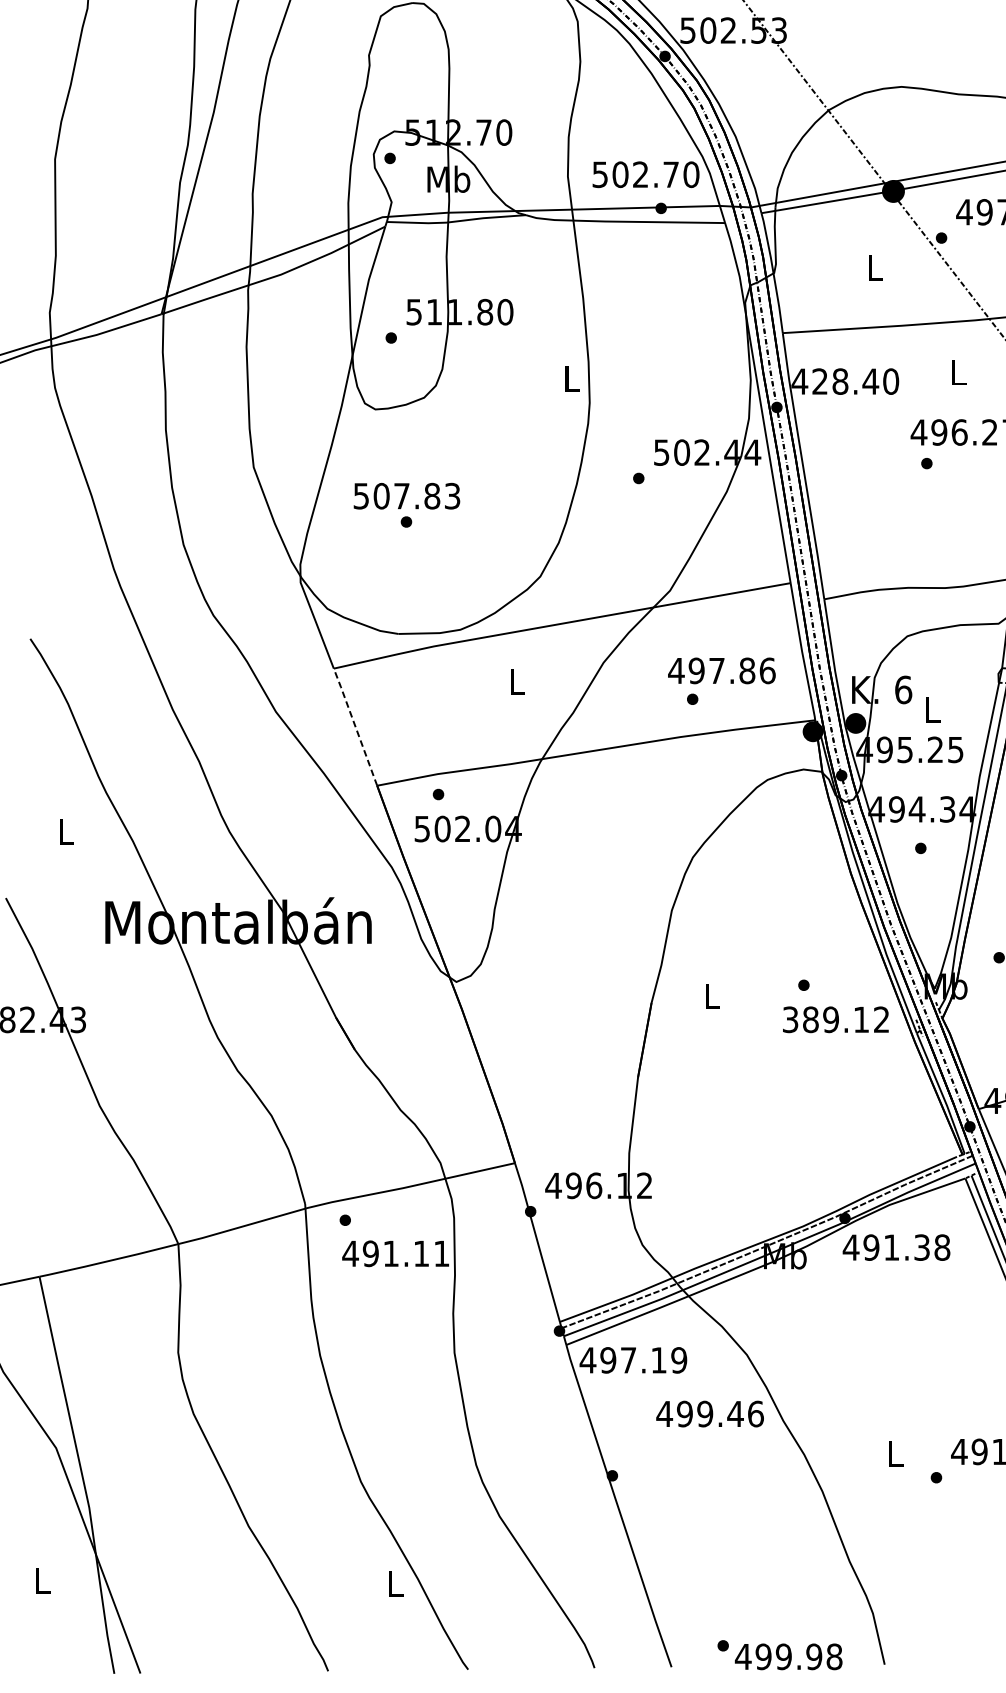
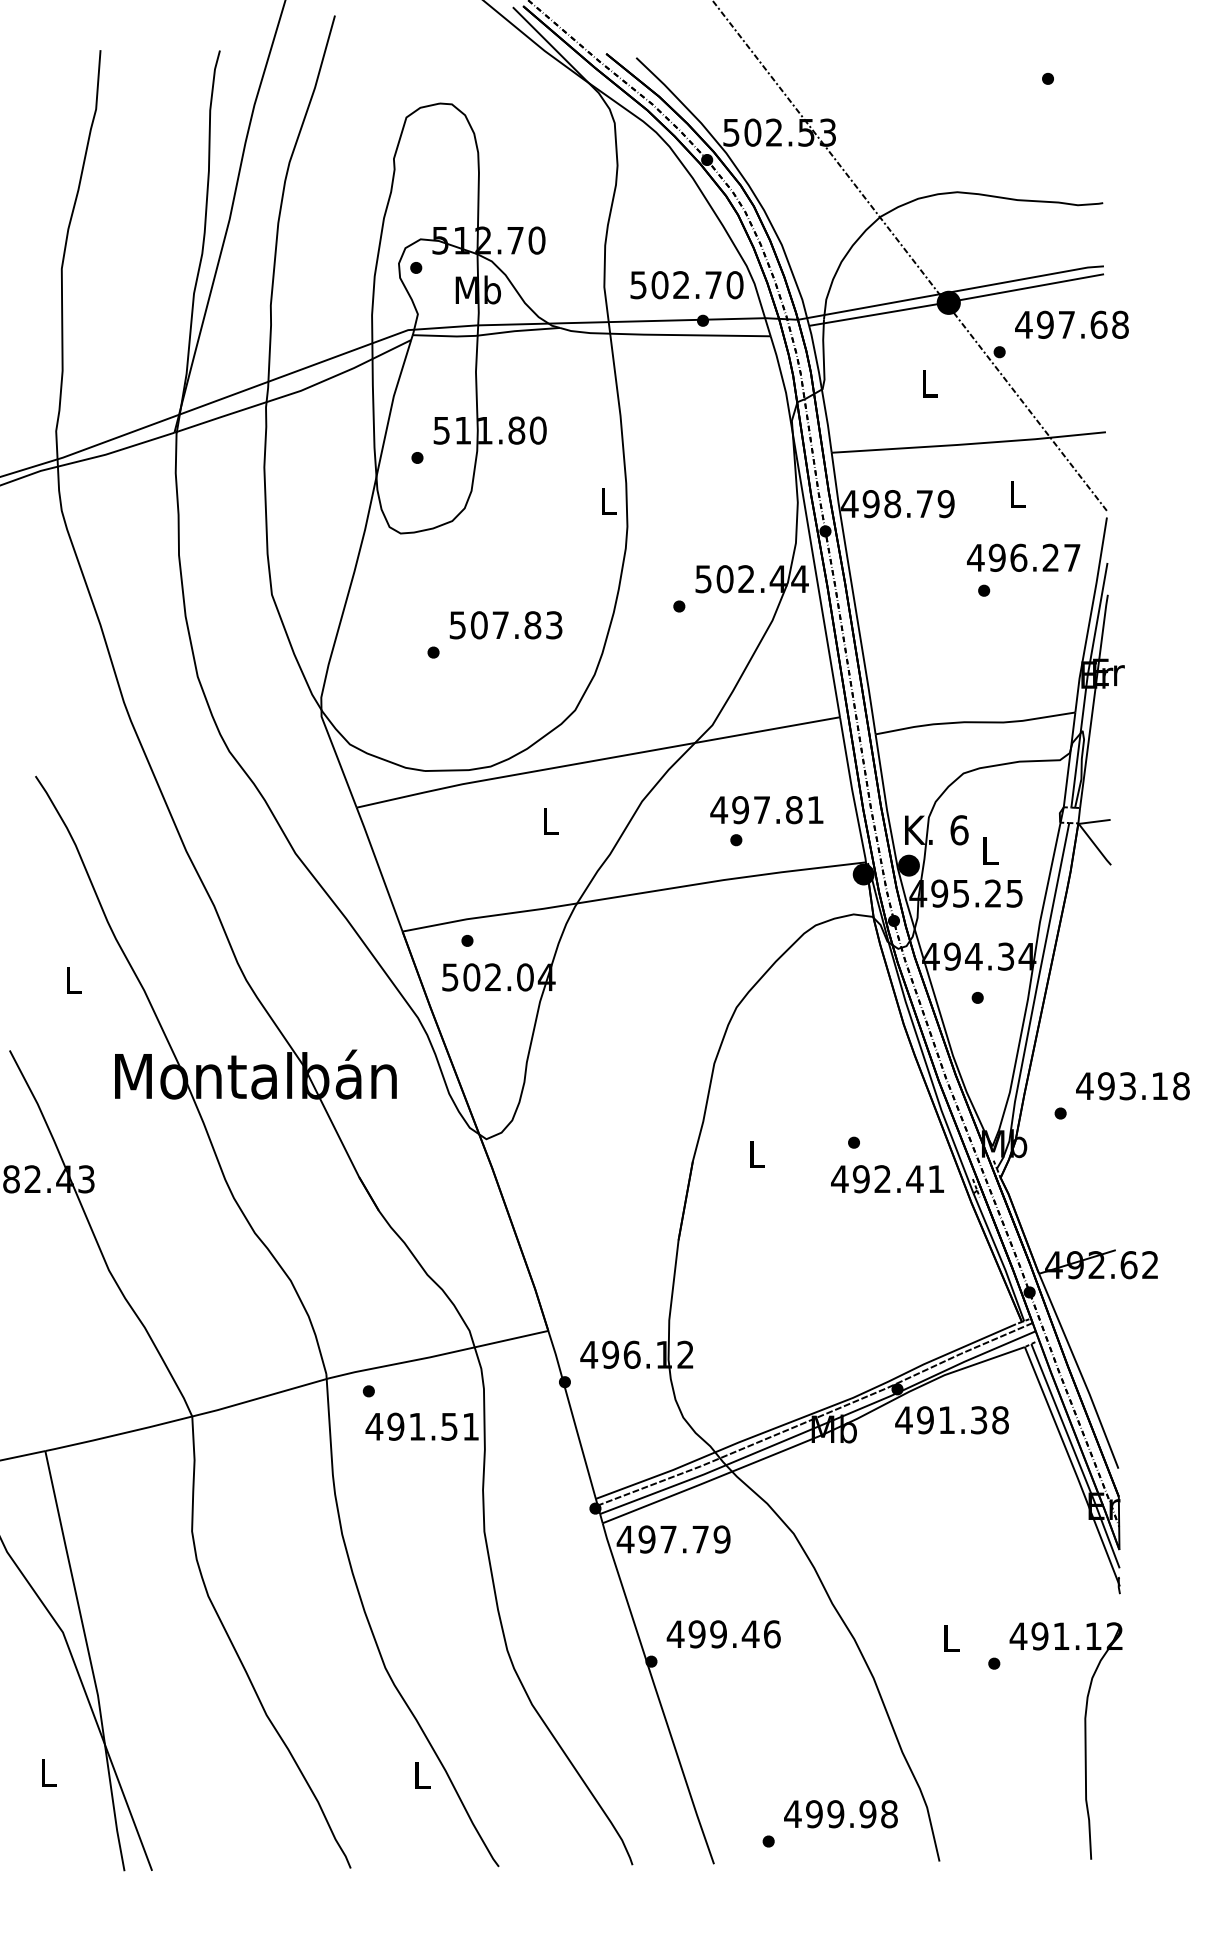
text: (855, 382) -> (908, 504), 428.40 -> 498.79
text: (406, 496) -> (505, 625), moved
text: (767, 671) -> (815, 810), 497.86 -> 497.81
line: (355, 727) -> (379, 869), dashed -> solid
text: (835, 1020) -> (887, 1179), 389.12 -> 492.41
text: (421, 1253) -> (449, 1426), 491.11 -> 491.51
text: (658, 1360) -> (700, 1539), 497.19 -> 497.79
text: (709, 1414) -> (723, 1634), moved
text: (788, 1657) -> (840, 1814), moved

